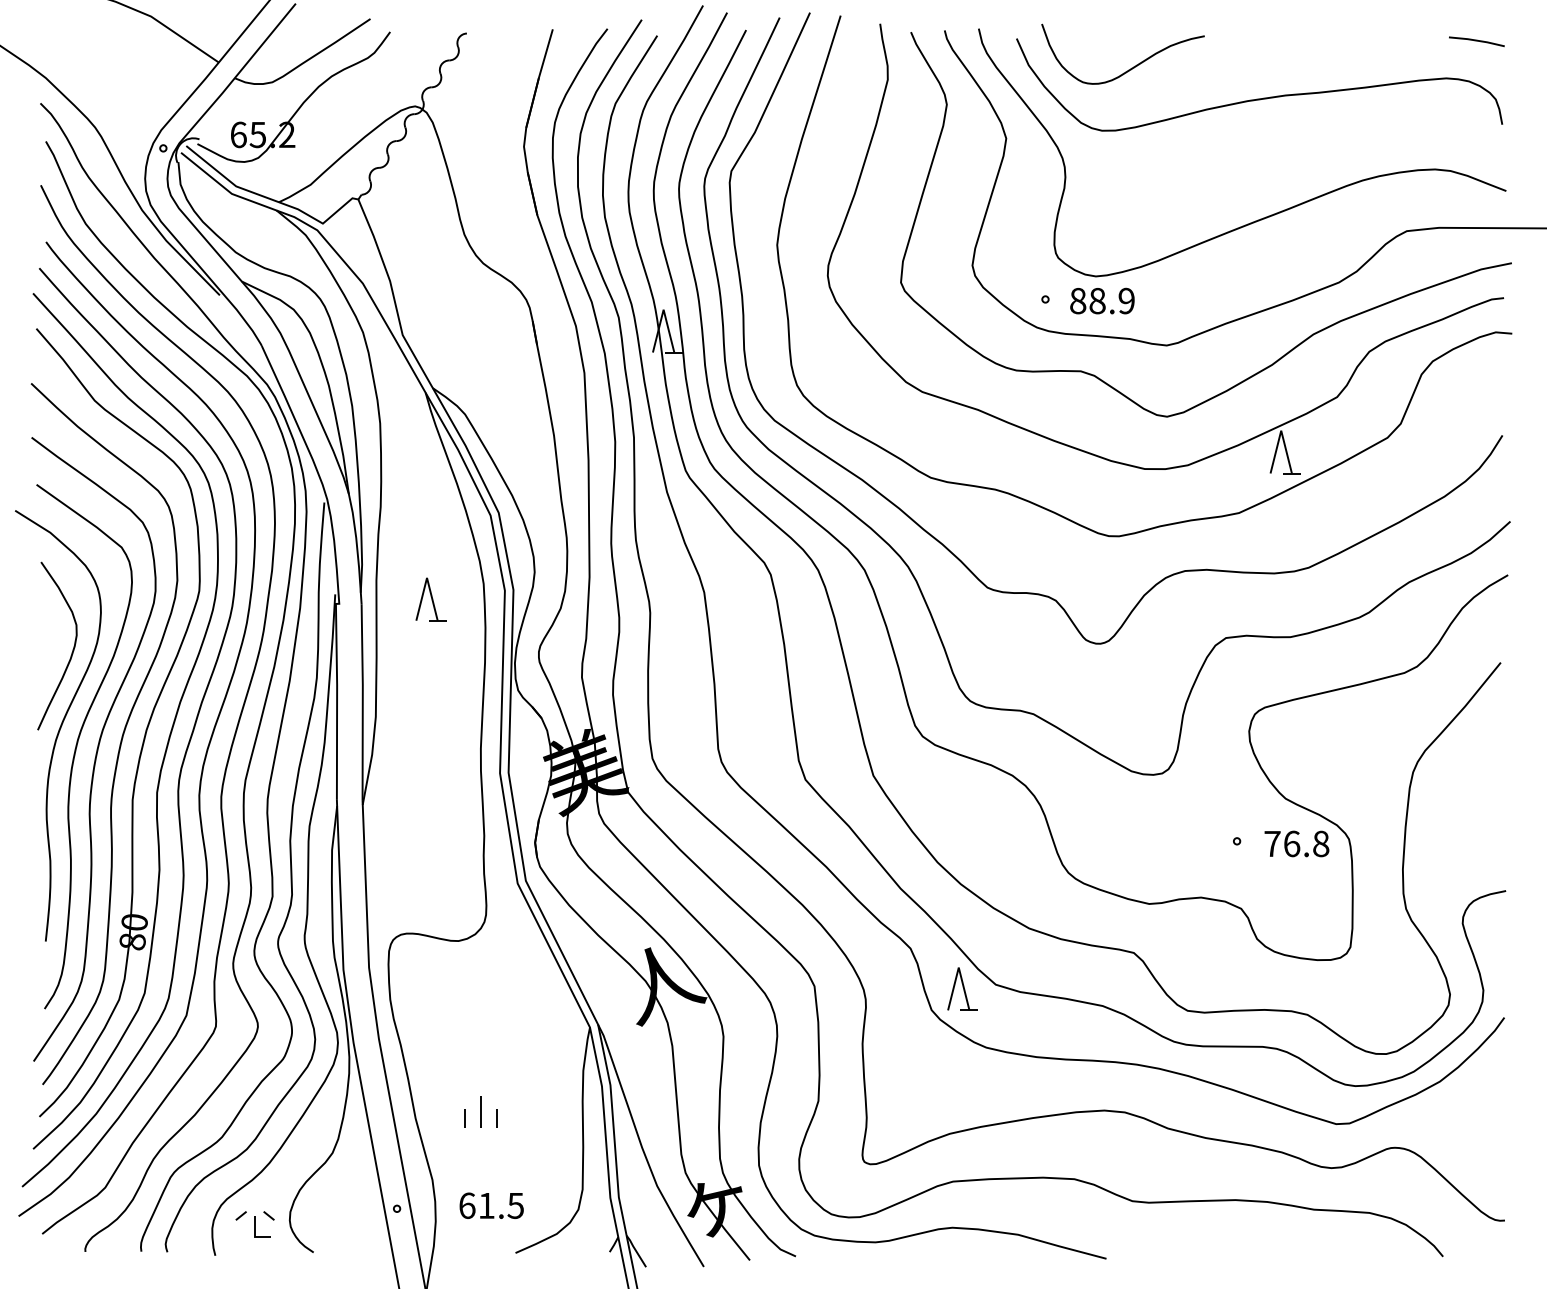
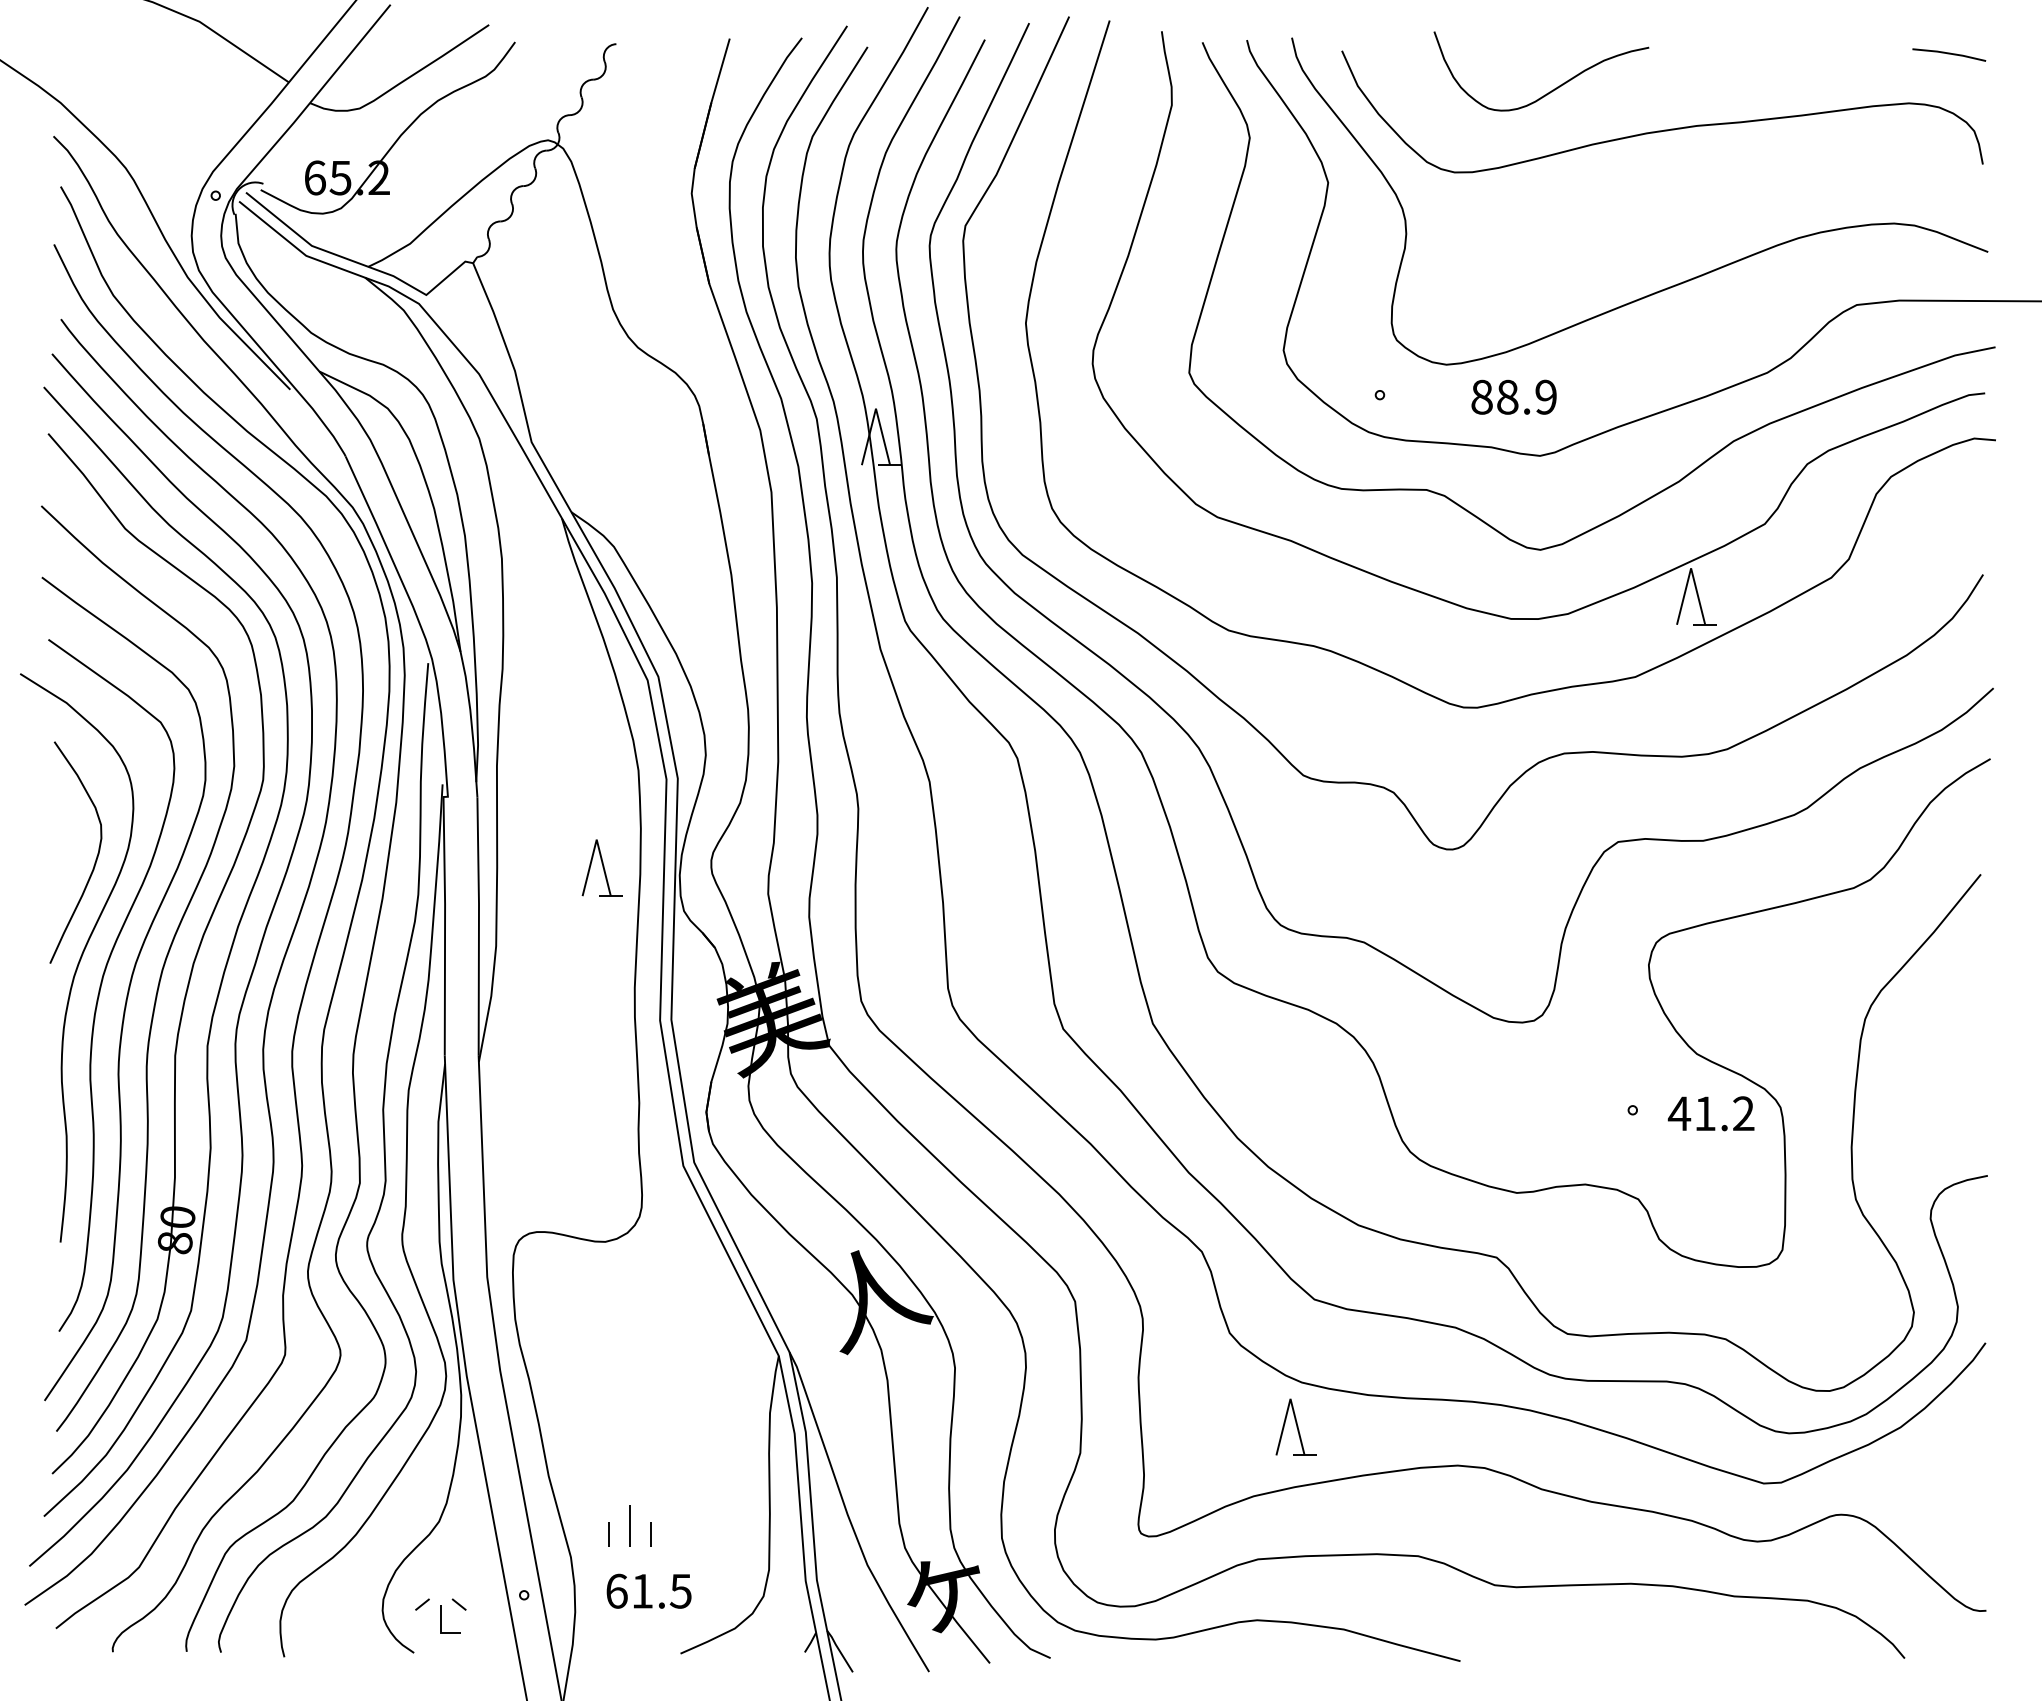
curve: (1131, 67) -> (1552, 89), moved
text: (1101, 300) -> (1513, 396), moved
part: (430, 599) -> (601, 867), moved
text: (1295, 843) -> (1710, 1113), 76.8 -> 41.2
part: (962, 988) -> (1295, 1426), moved
part: (480, 1112) -> (629, 1525), moved
part: (254, 1224) -> (440, 1615), moved

